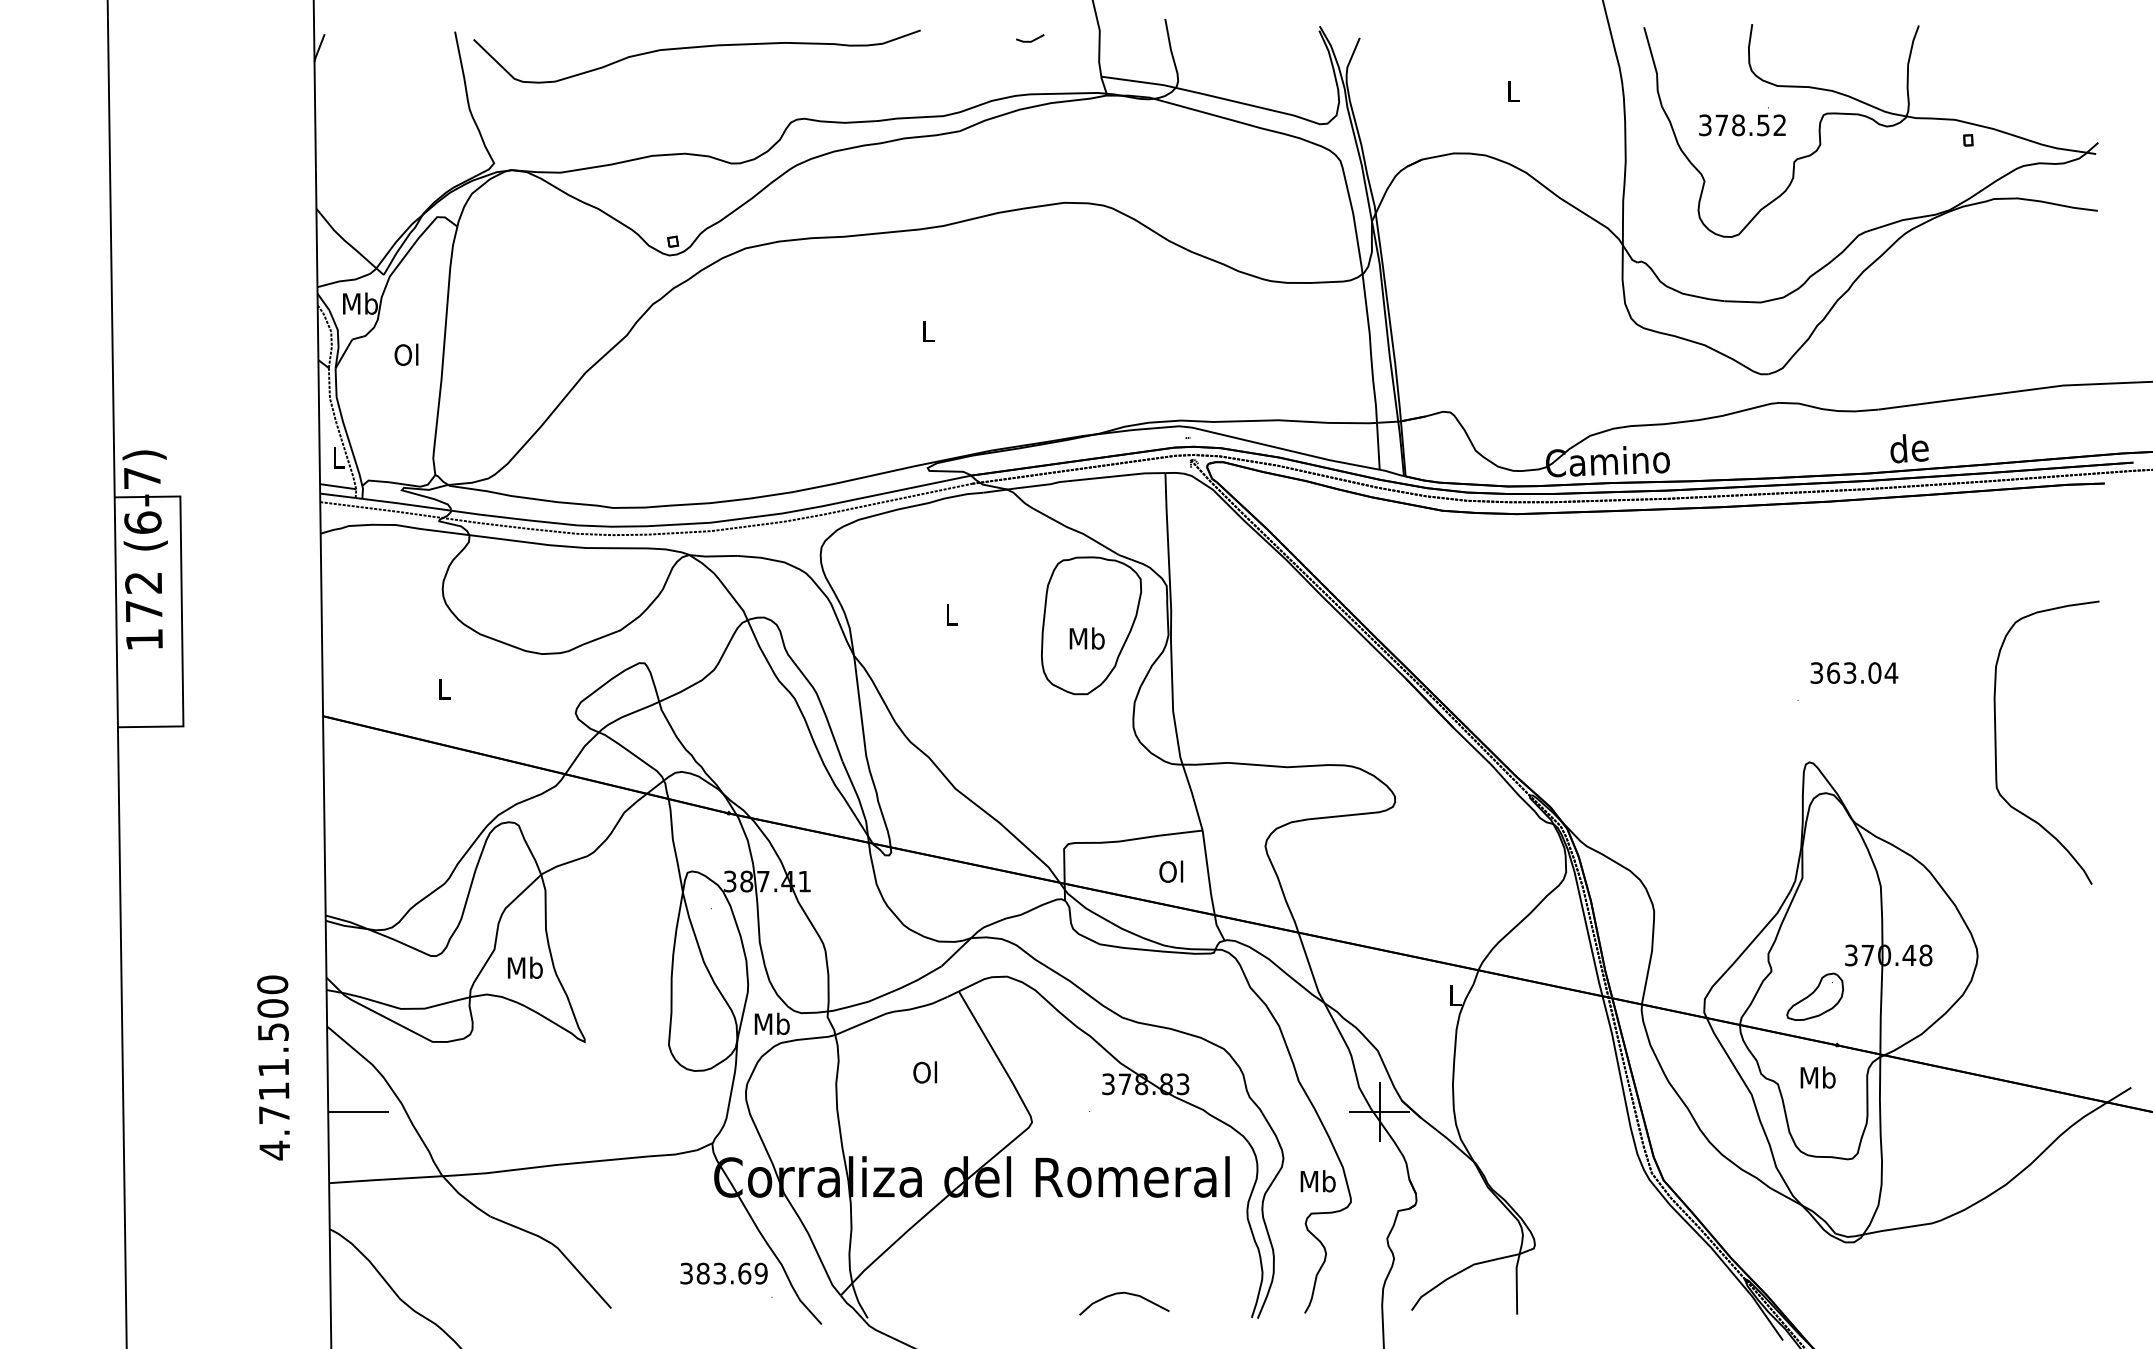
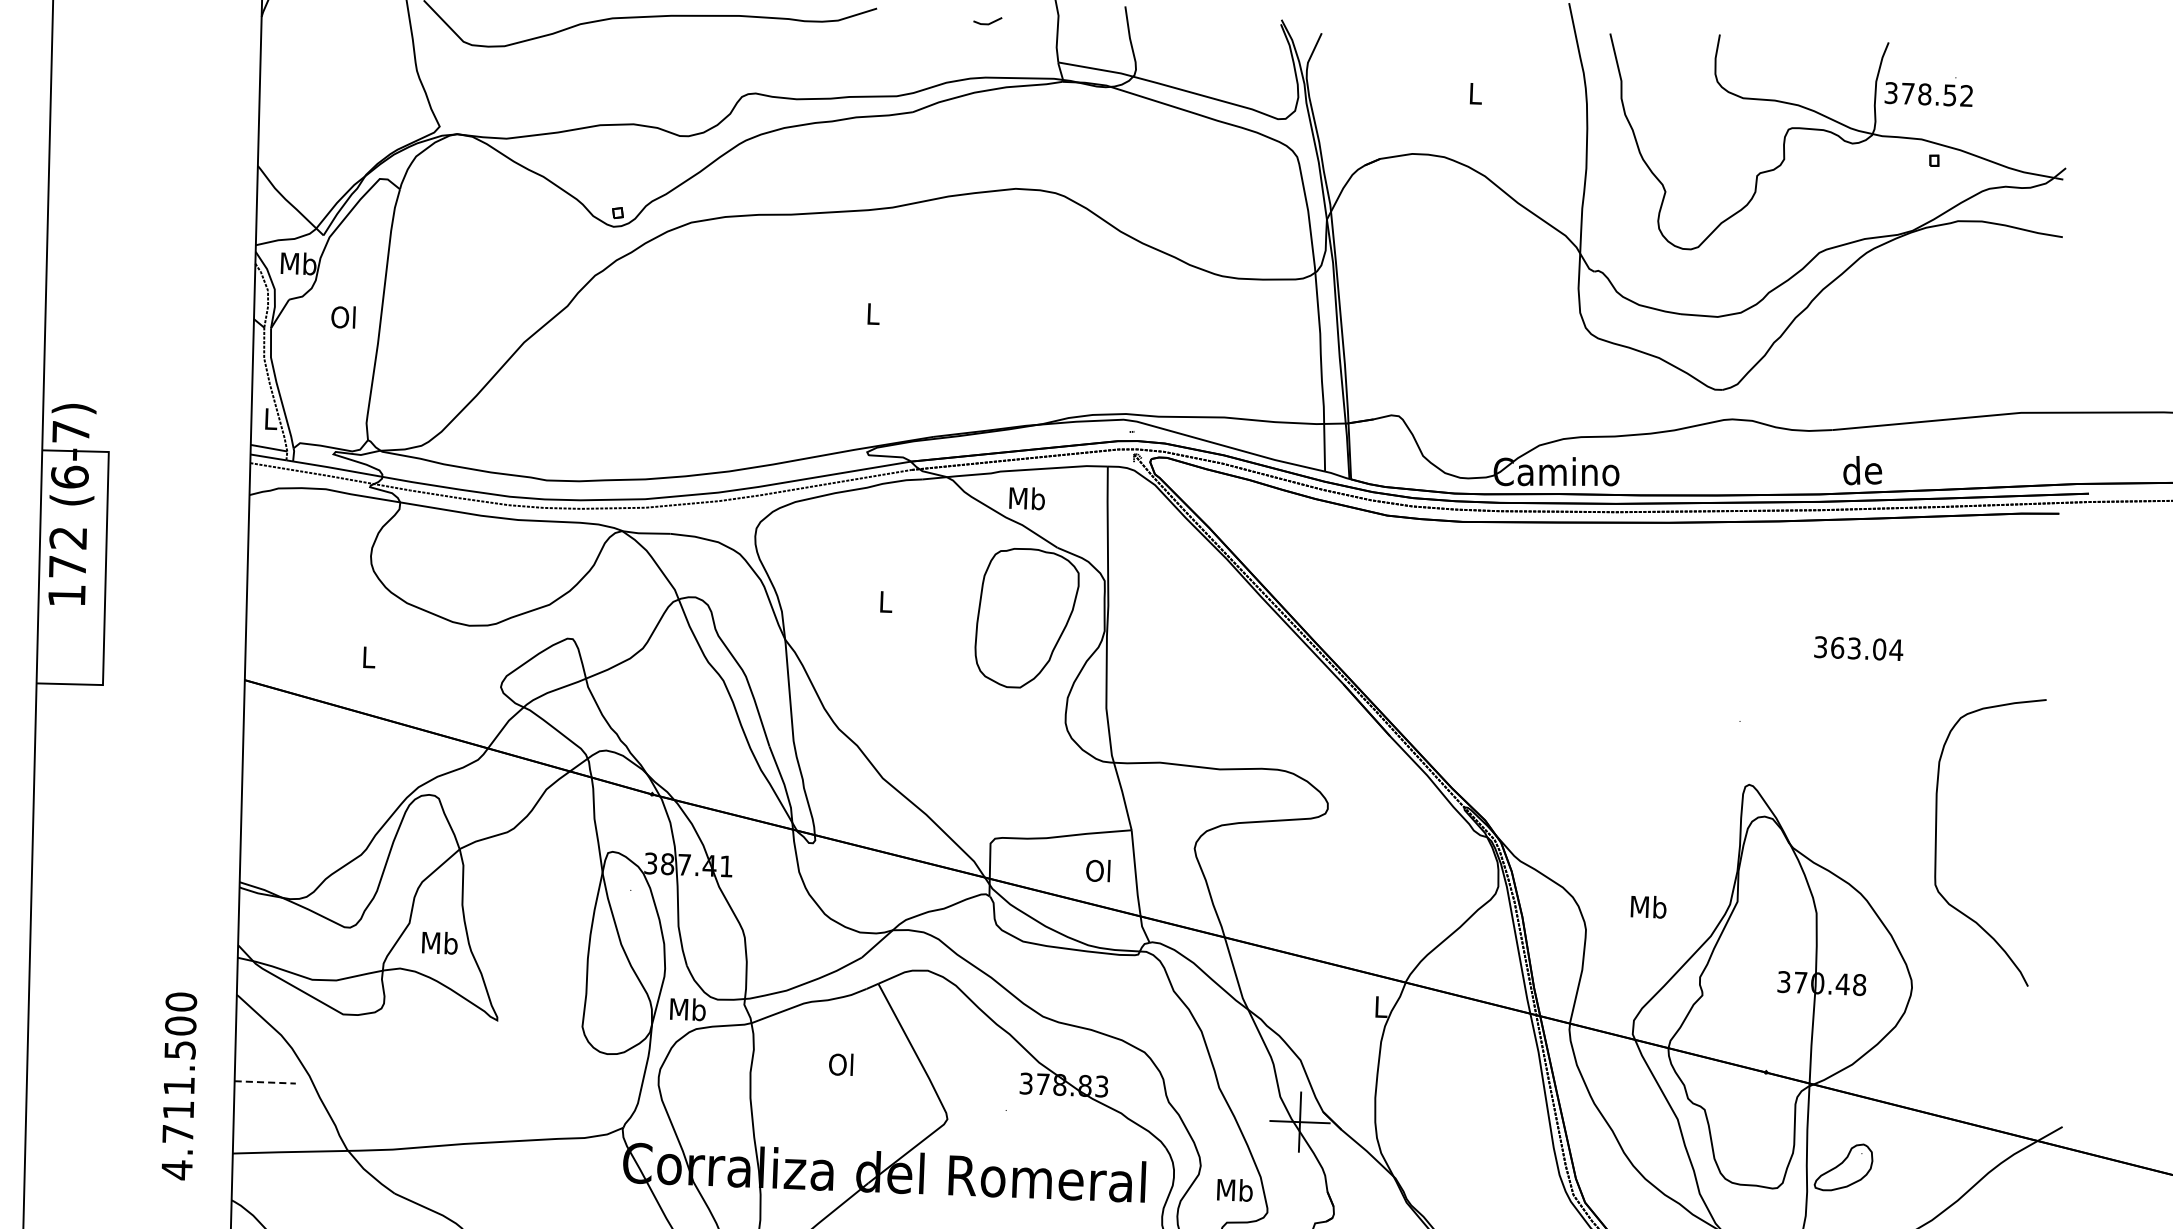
text: (1742, 121) -> (1929, 90), moved
text: (1086, 638) -> (1026, 498), moved
text: (1854, 672) -> (1858, 648), moved
curve: (1996, 742) -> (1936, 838), moved
part: (1815, 996) -> (1844, 1167), moved
text: (273, 1067) -> (178, 1085), moved
text: (1817, 1077) -> (1648, 906), moved
line: (358, 1111) -> (265, 1082), solid -> dashed

